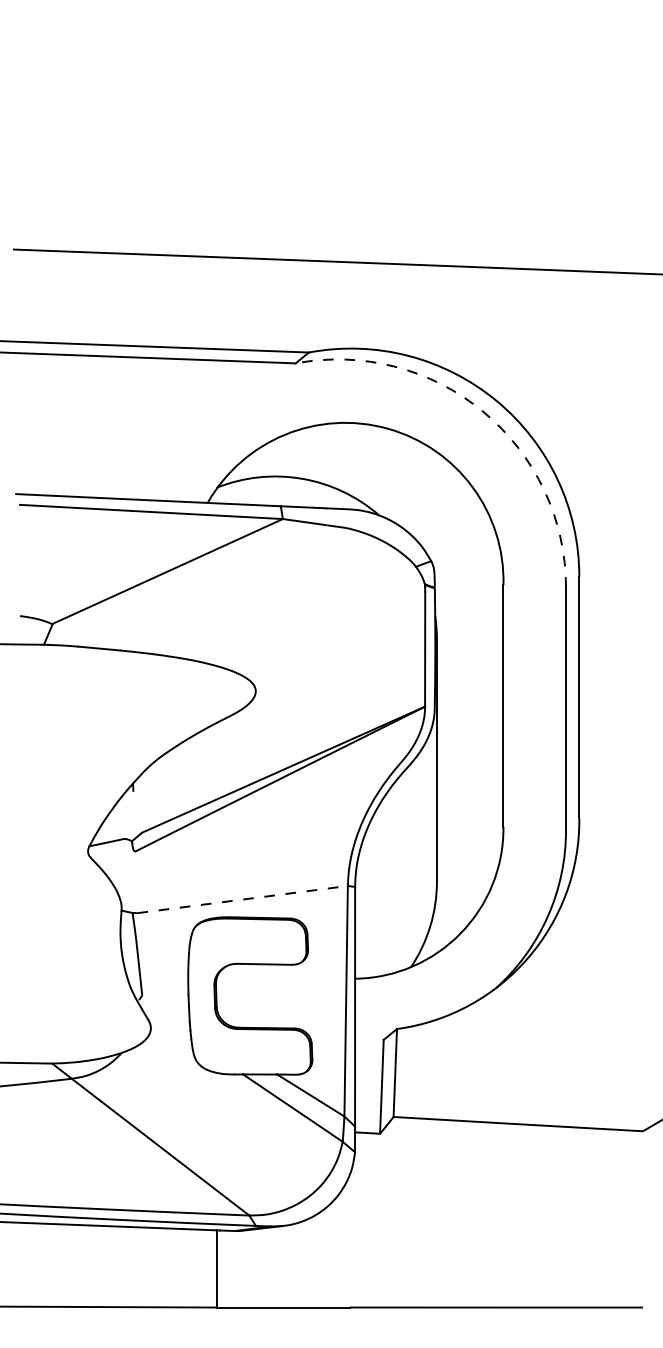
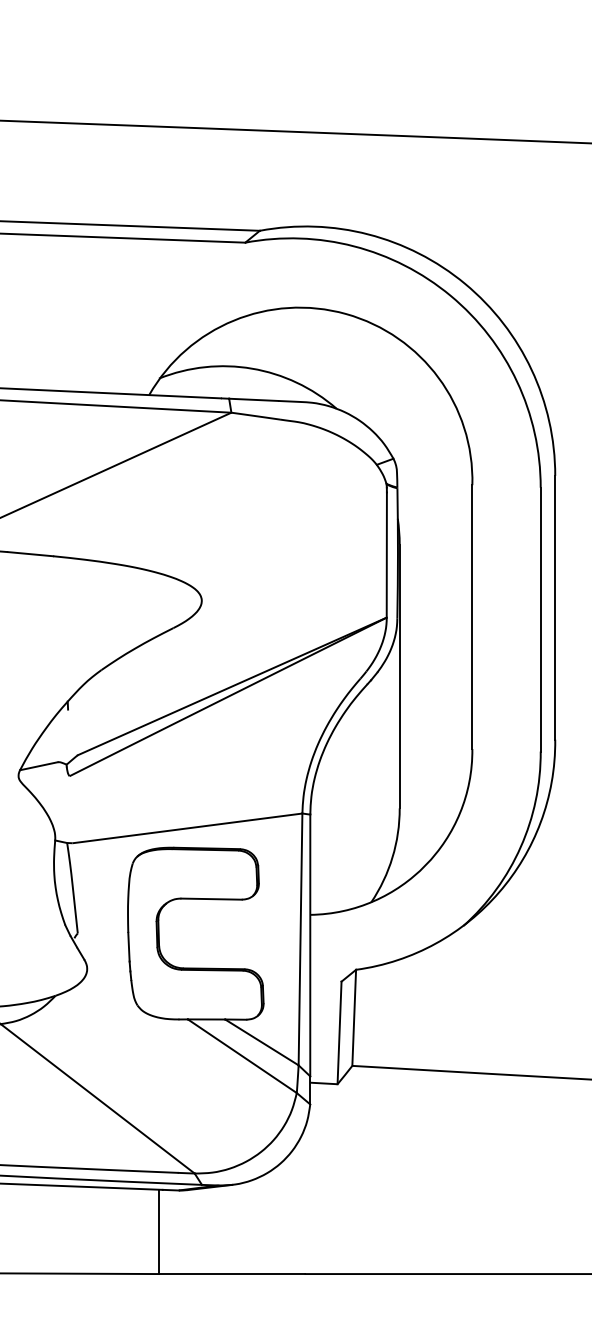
arc: (483, 412) -> (450, 296), dashed -> solid
line: (242, 899) -> (187, 828), dashed -> solid

